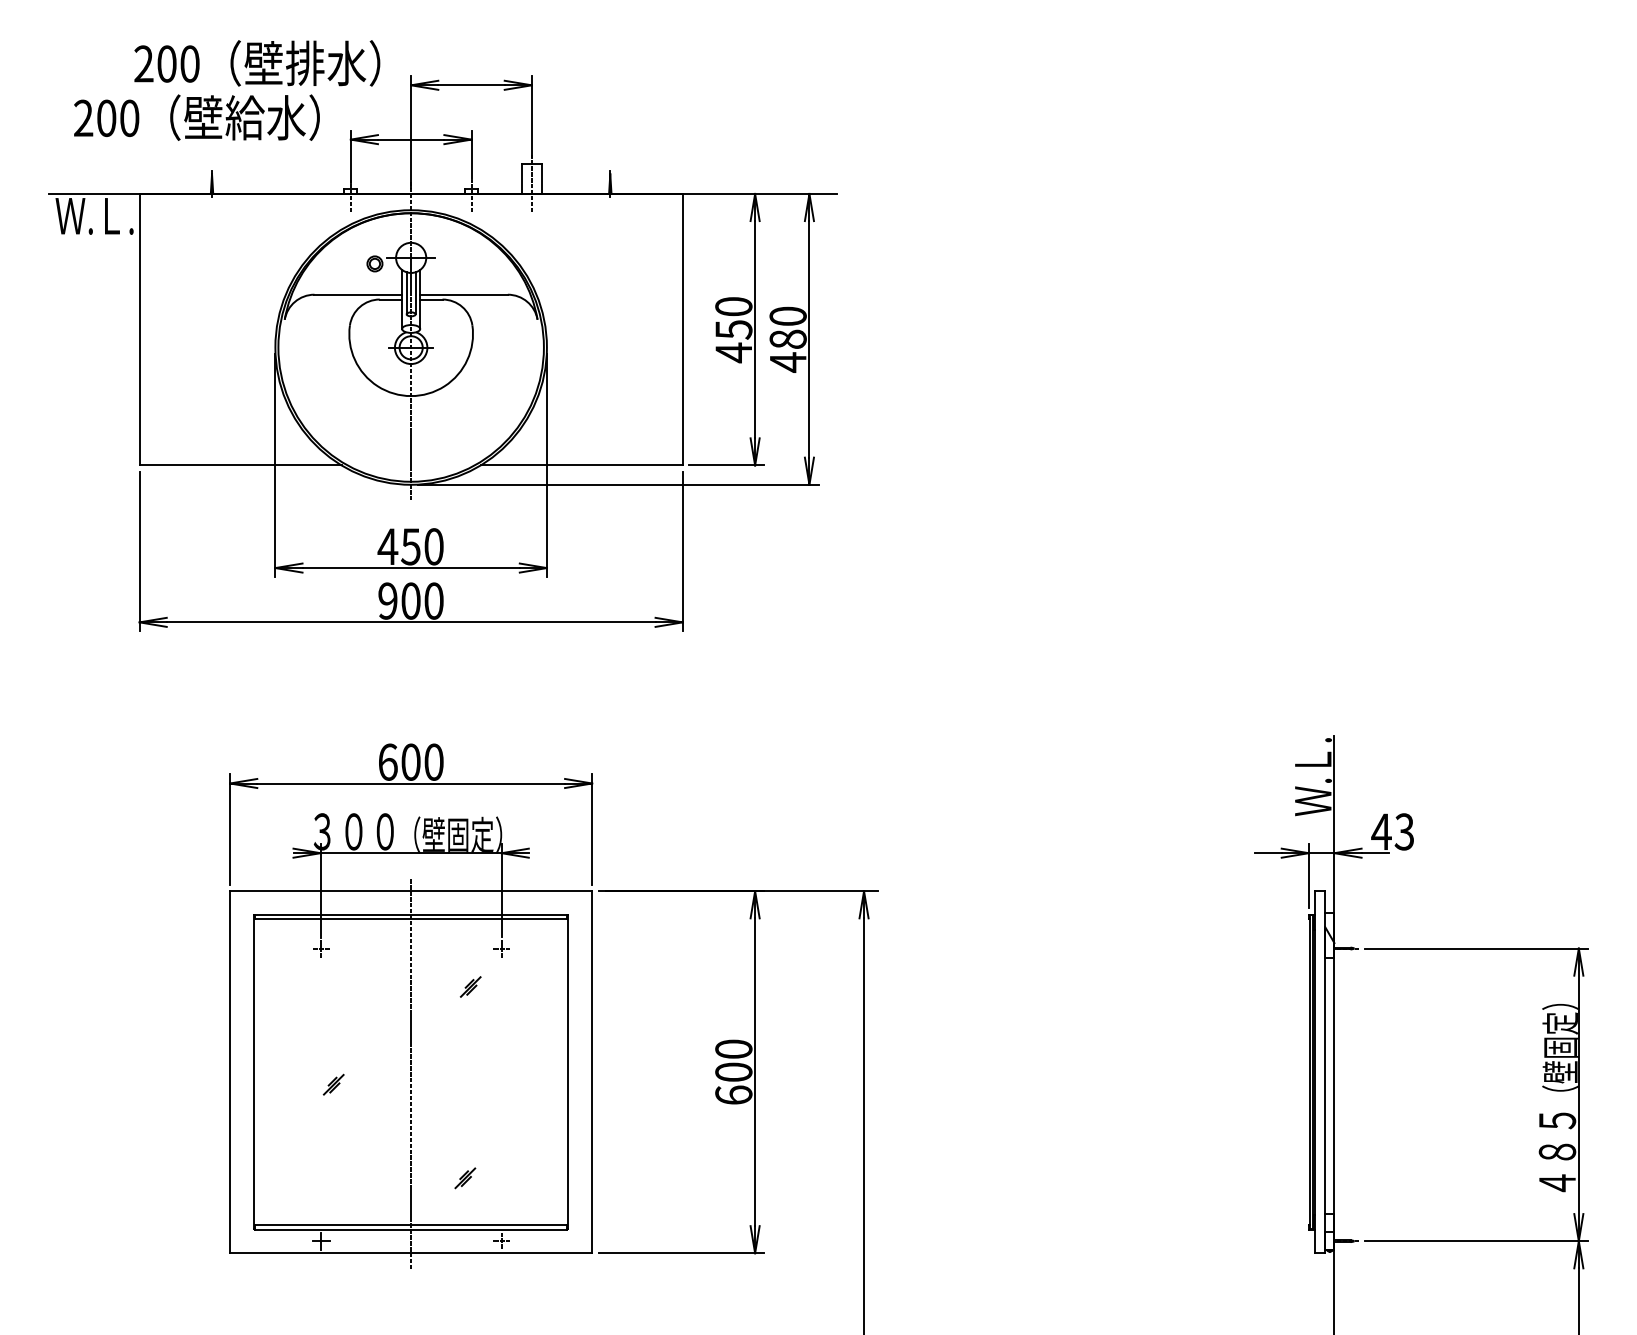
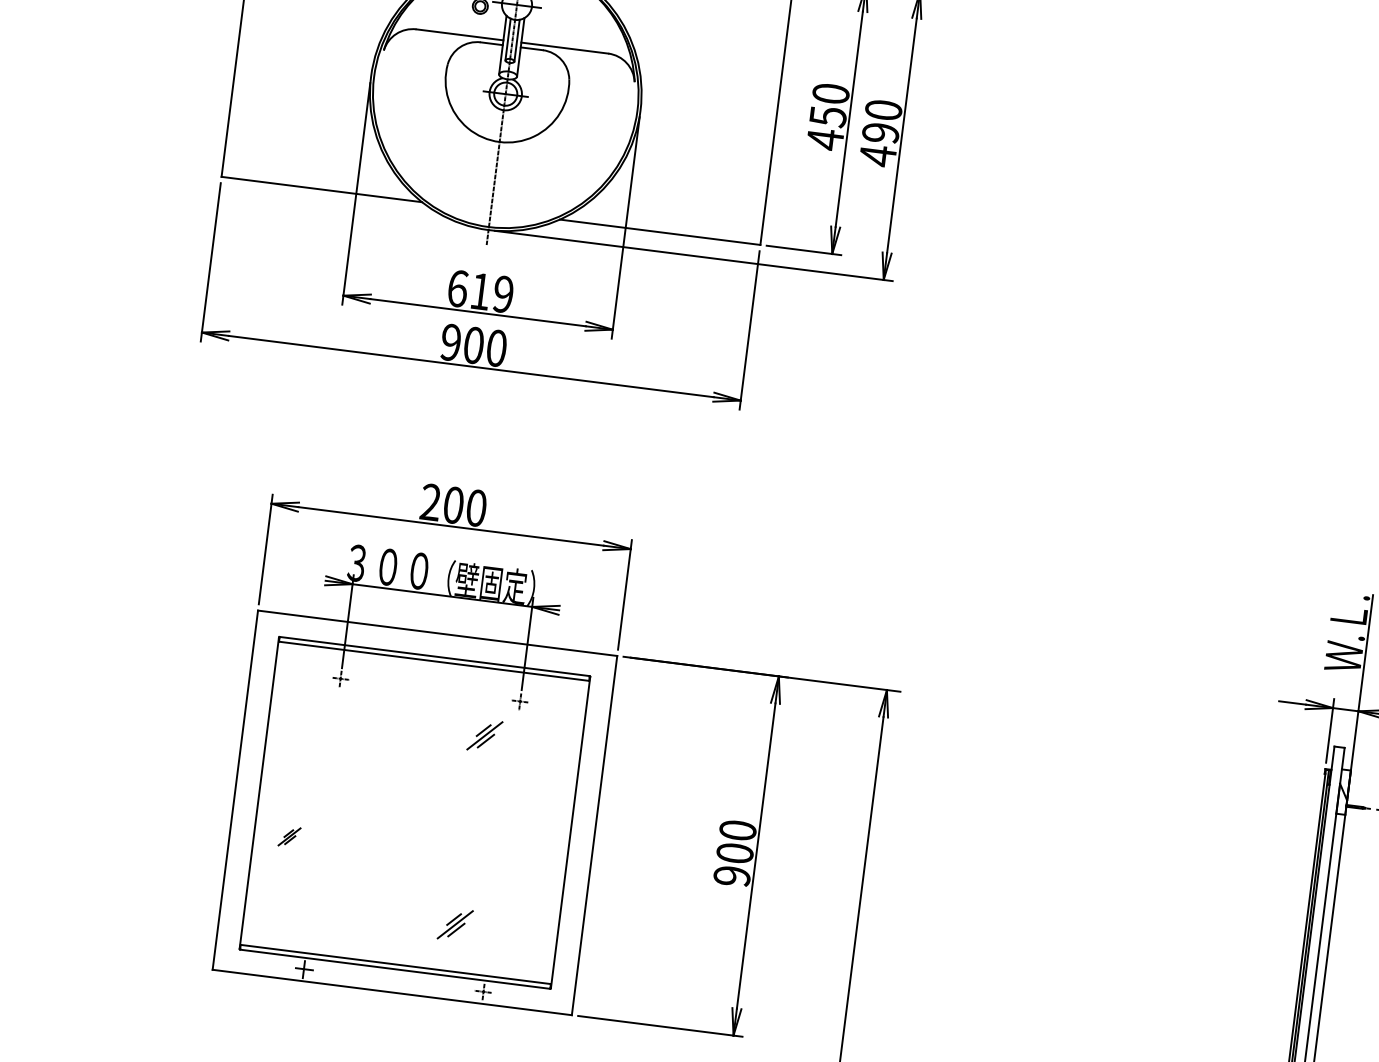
text: (787, 338) -> (880, 132), 480 -> 490
text: (410, 546) -> (480, 291), 450 -> 619
text: (387, 761) -> (430, 501), 600 -> 200
part: (470, 986) -> (484, 735), size x1.6
line: (411, 1074) -> (414, 815), removed
part: (333, 1084) -> (289, 836), moved
text: (733, 1094) -> (731, 875), 600 -> 900
part: (465, 1178) -> (455, 925), size x1.6

